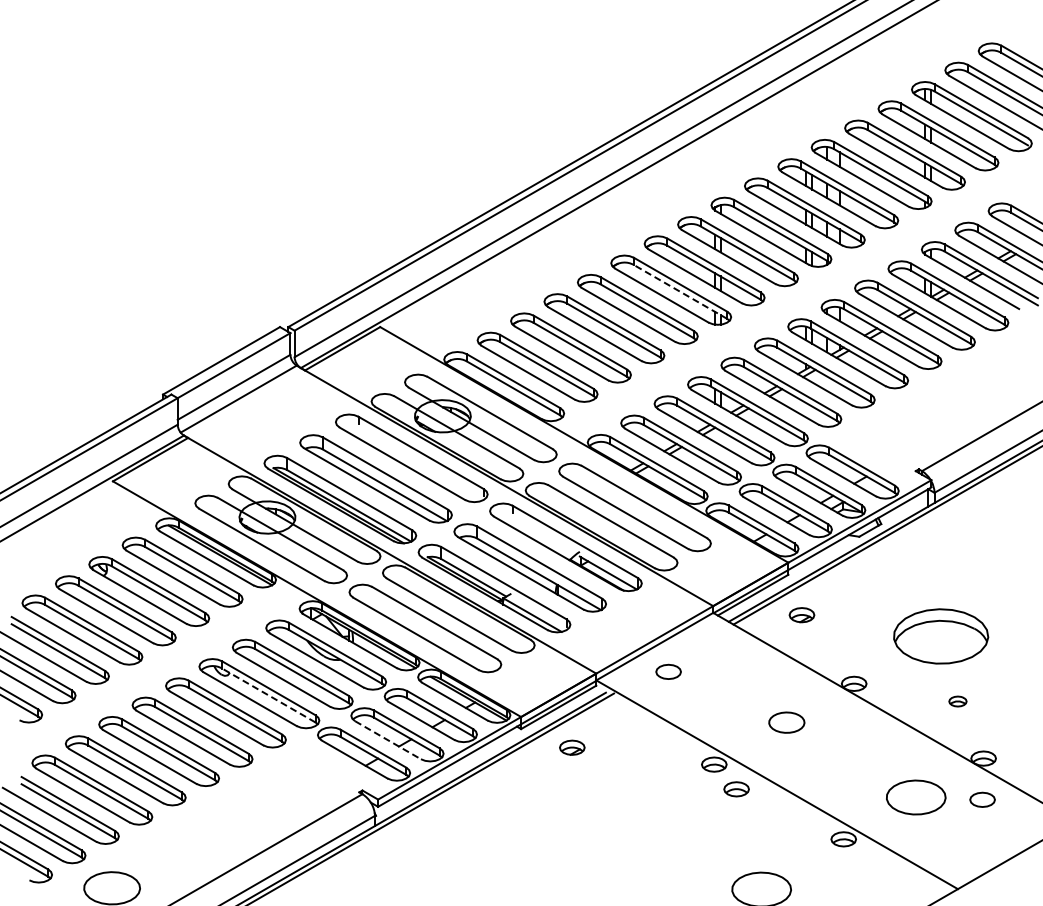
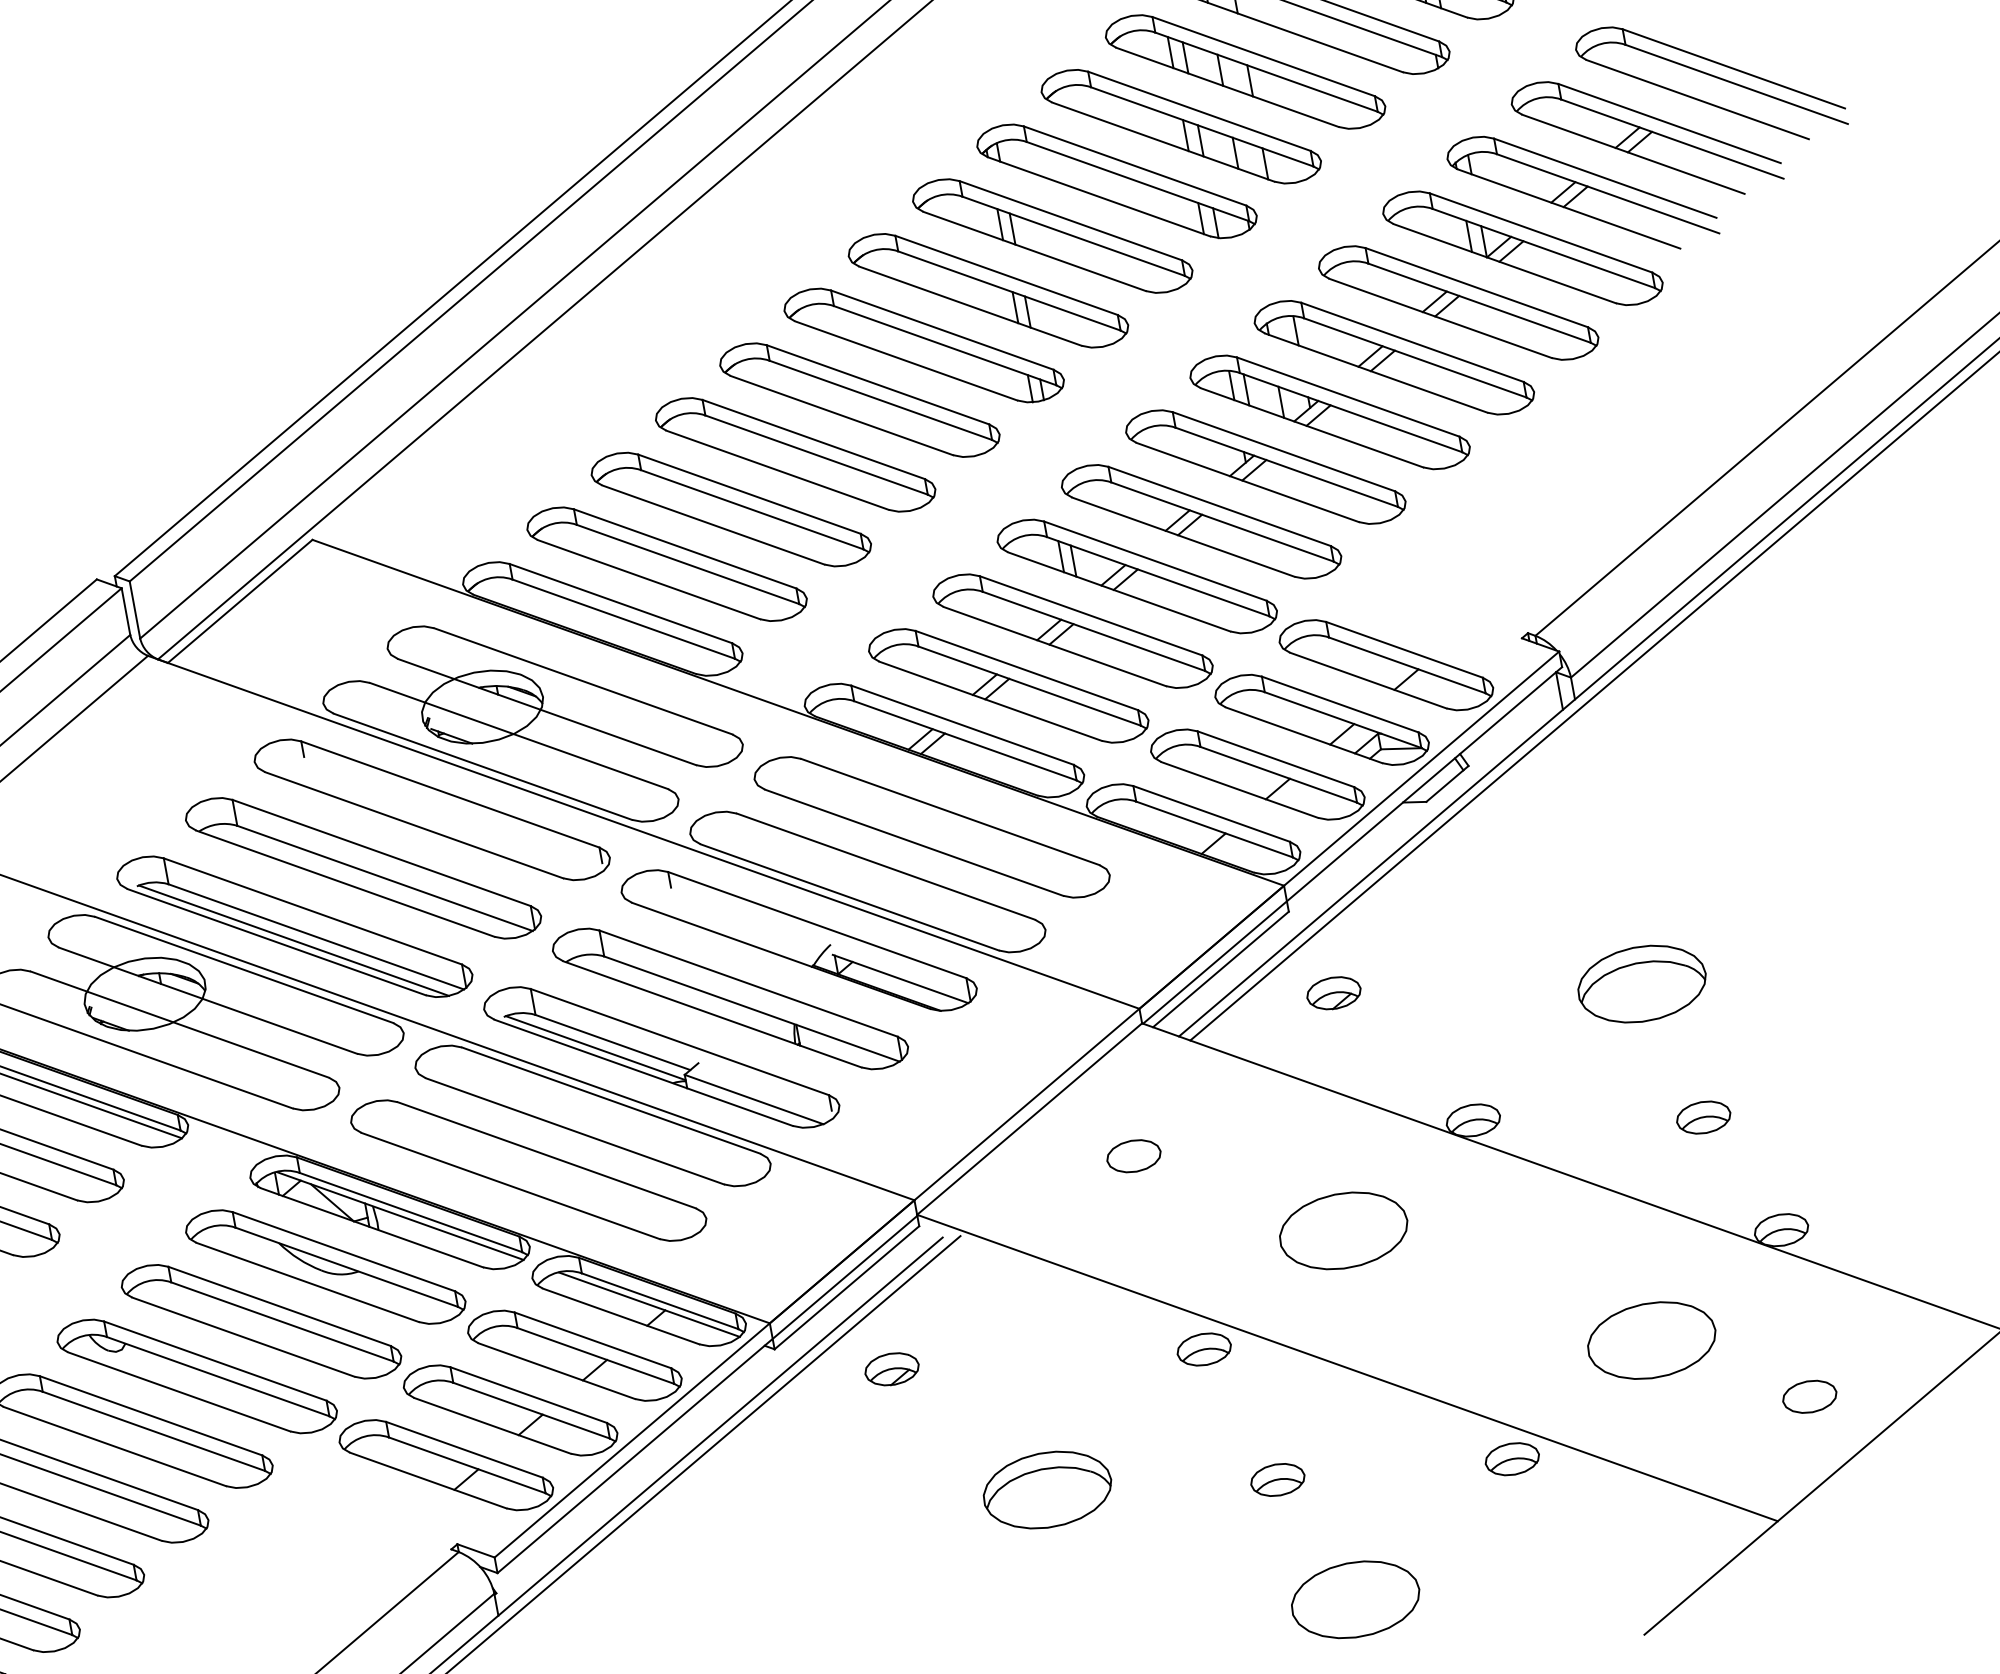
line: (680, 291) -> (944, 344), dashed -> solid
part: (941, 636) -> (1642, 984), size x0.62
part: (668, 671) -> (1133, 1155), moved
line: (268, 695) -> (217, 1376), dashed -> solid
part: (957, 701) -> (1702, 1117), size x1.43
part: (786, 722) -> (1343, 1230), size x1.67
line: (388, 740) -> (493, 1426), dashed -> solid
part: (736, 789) -> (1277, 1480), moved
part: (982, 799) -> (1809, 1396), moved
part: (632, 814) -> (1047, 1489), added

